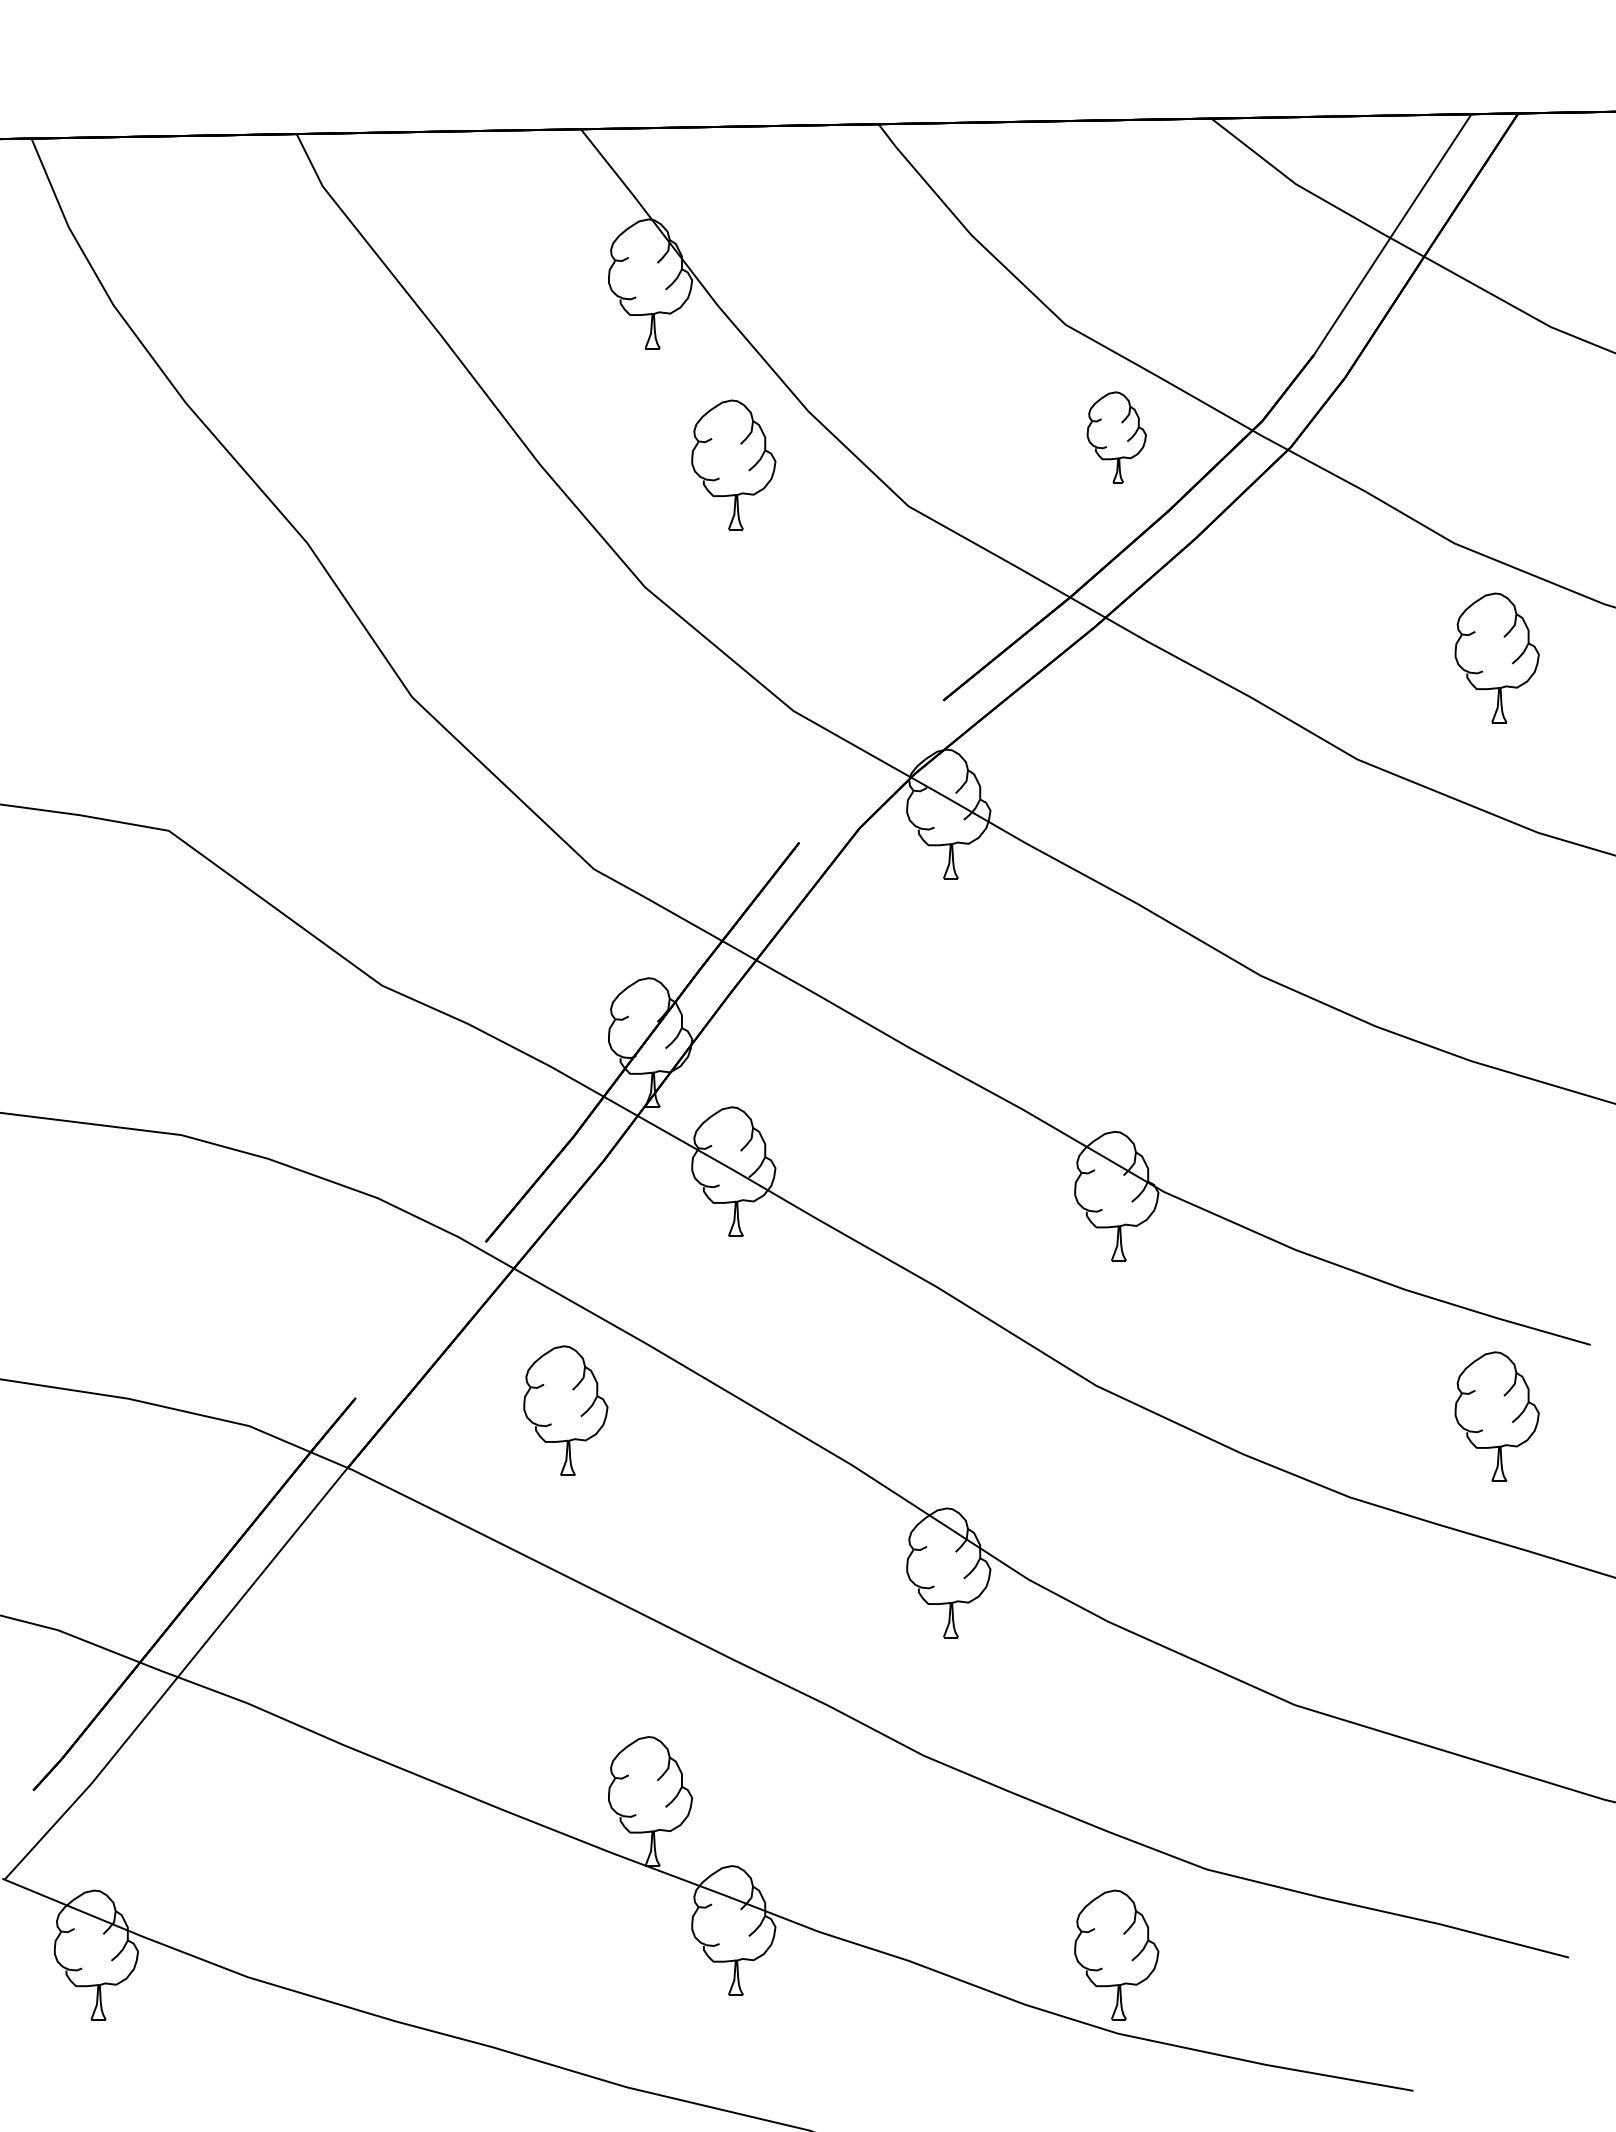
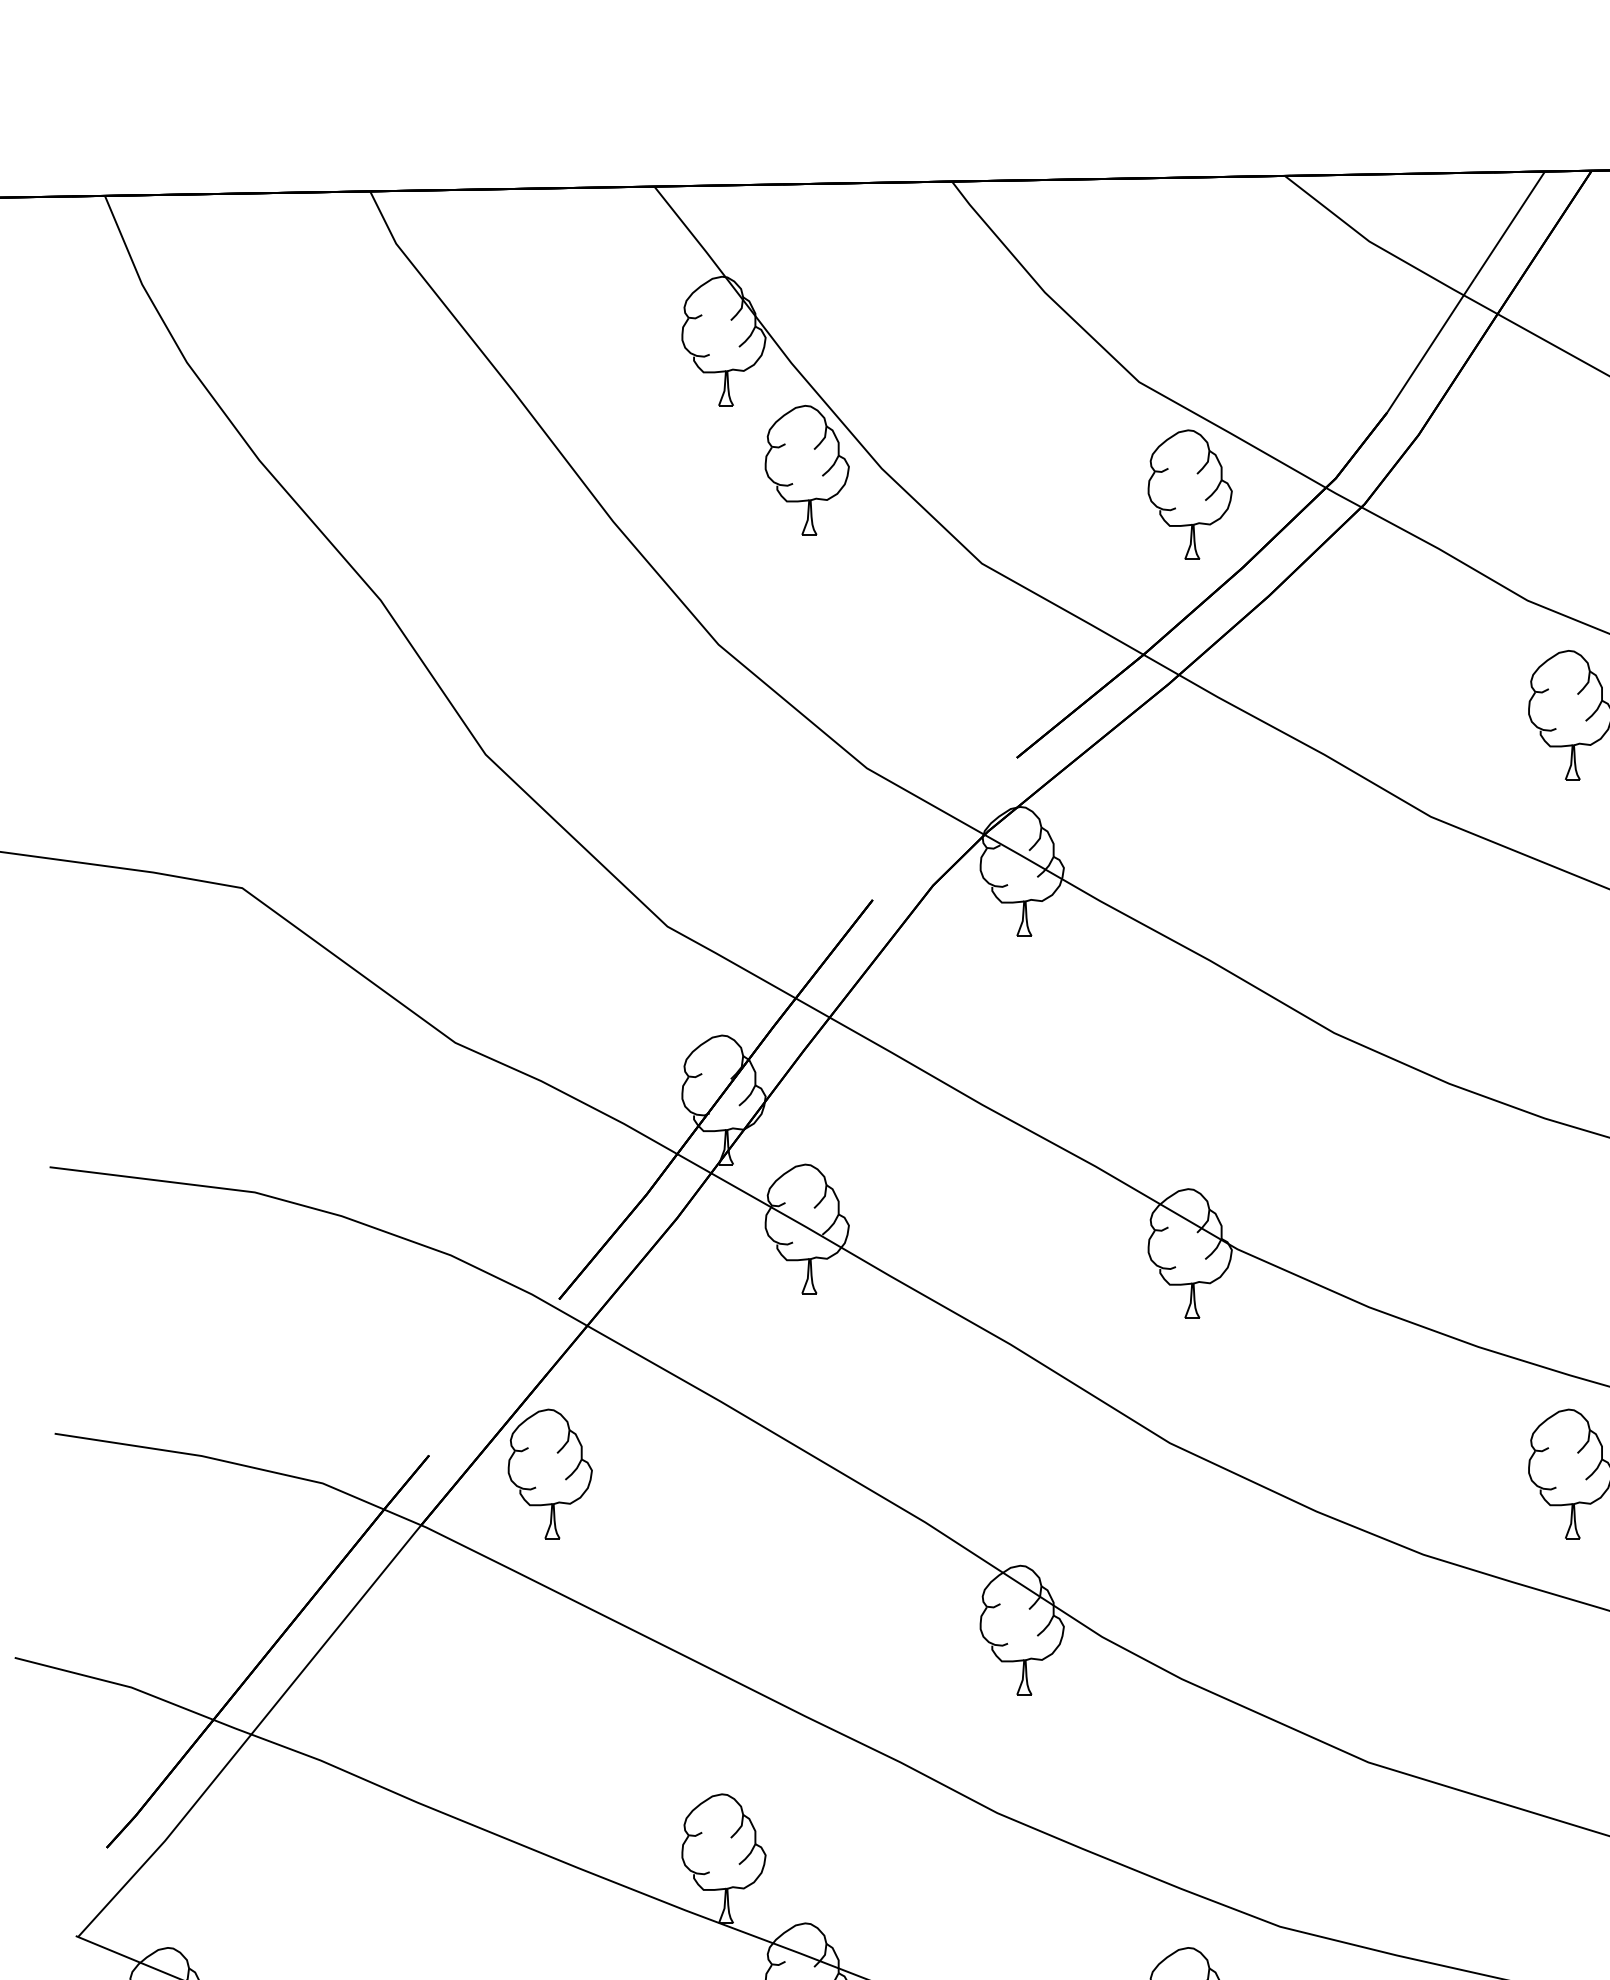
part: (1116, 437) -> (1189, 494), size x1.43
part: (733, 464) -> (806, 469), moved
part: (565, 1410) -> (549, 1473), moved

